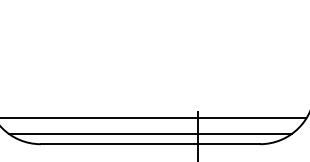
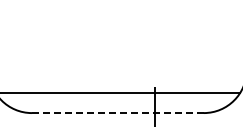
line: (149, 133) -> (117, 104), removed
line: (149, 144) -> (117, 113), solid -> dashed

